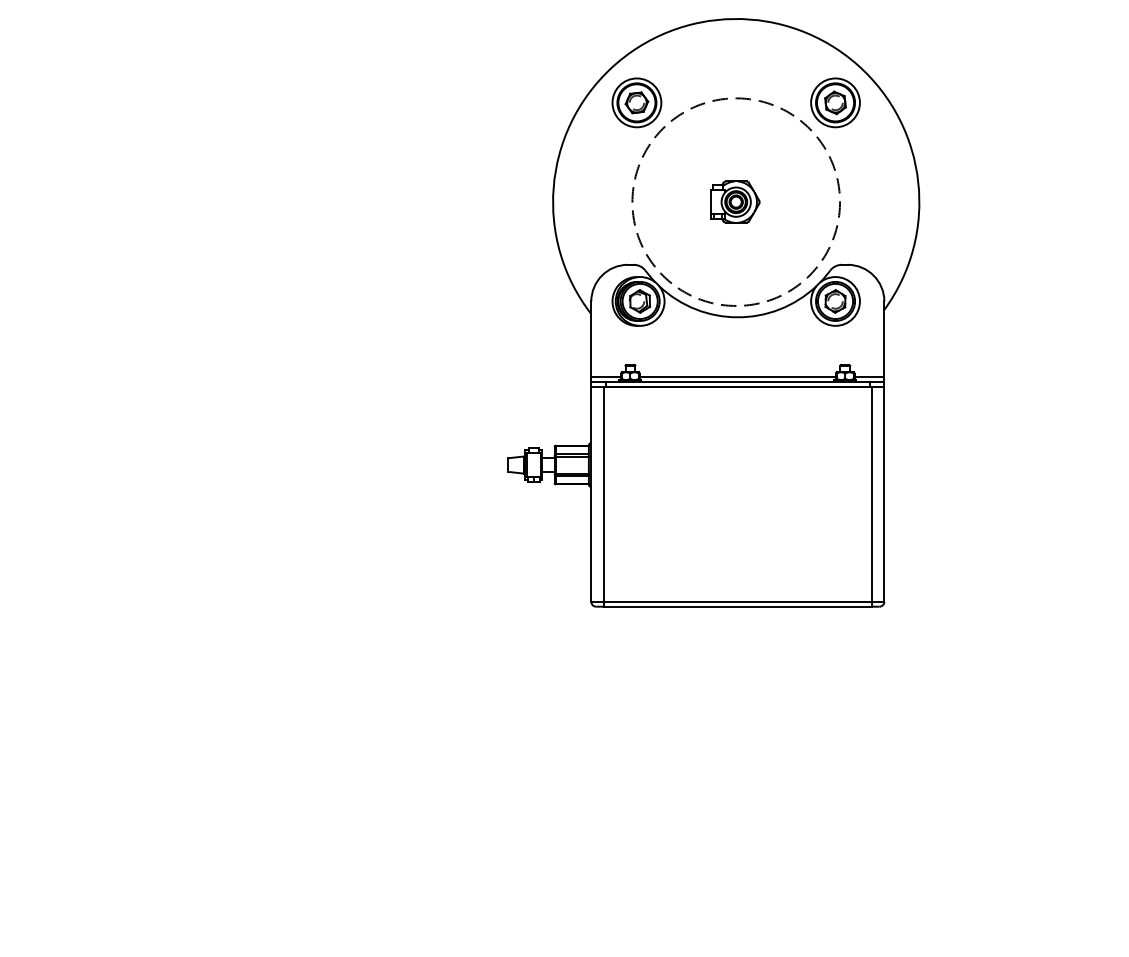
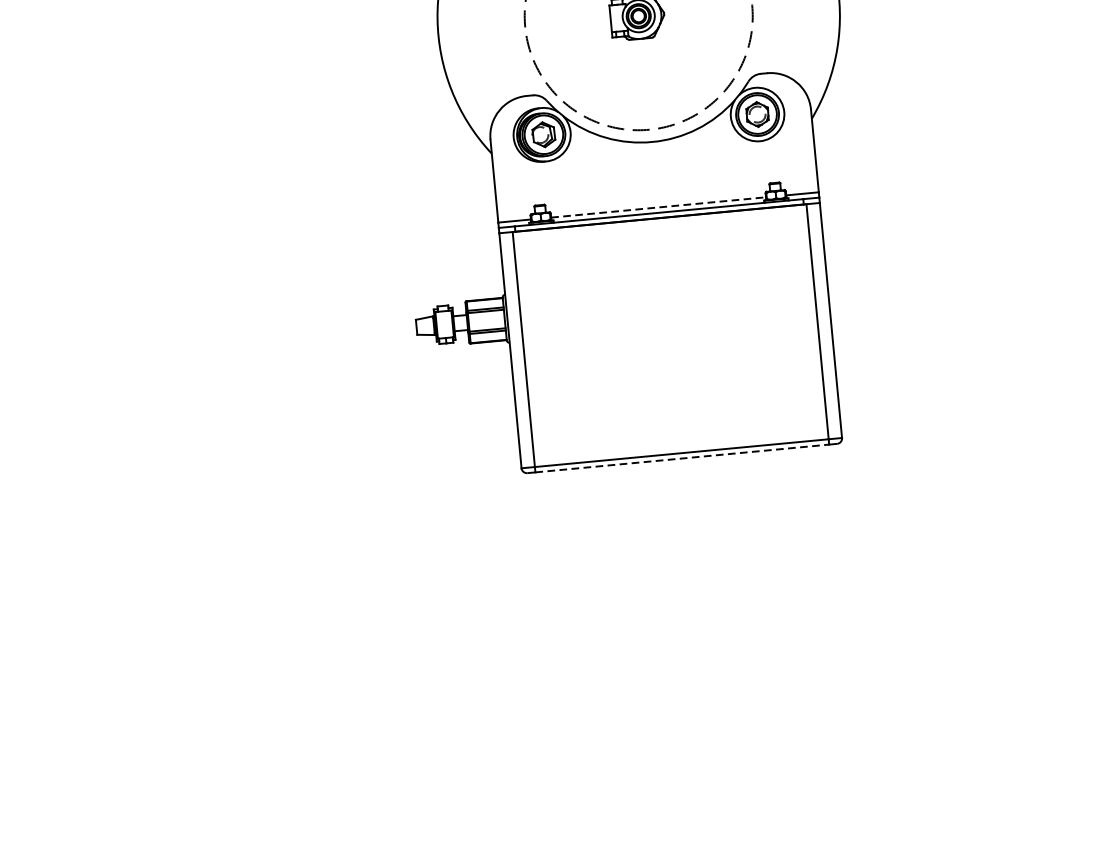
line: (738, 377) -> (659, 207), solid -> dashed
line: (738, 606) -> (683, 458), solid -> dashed

